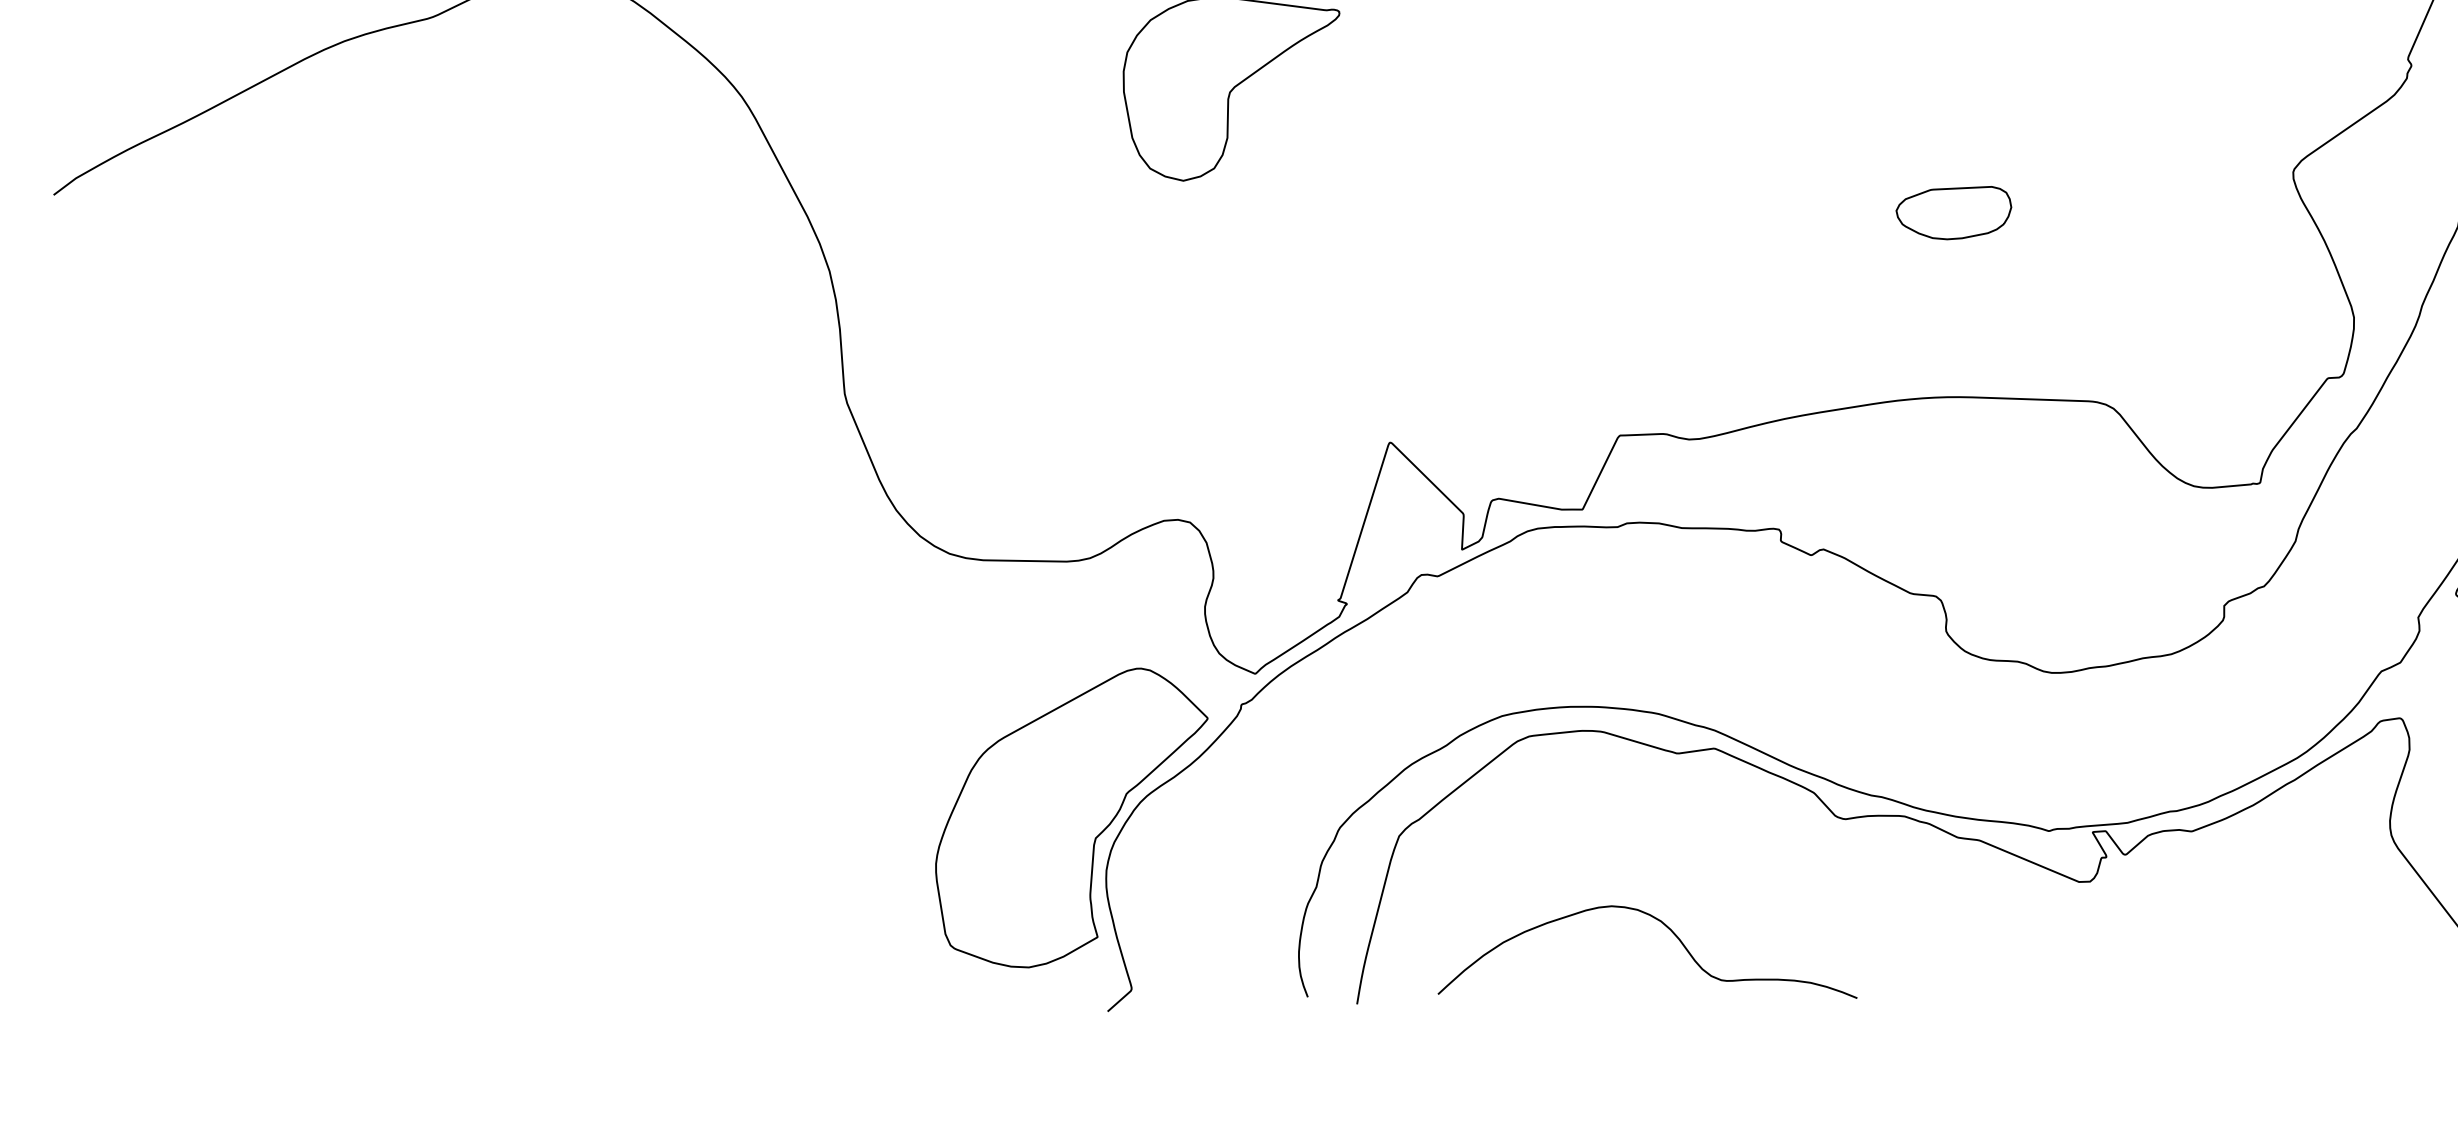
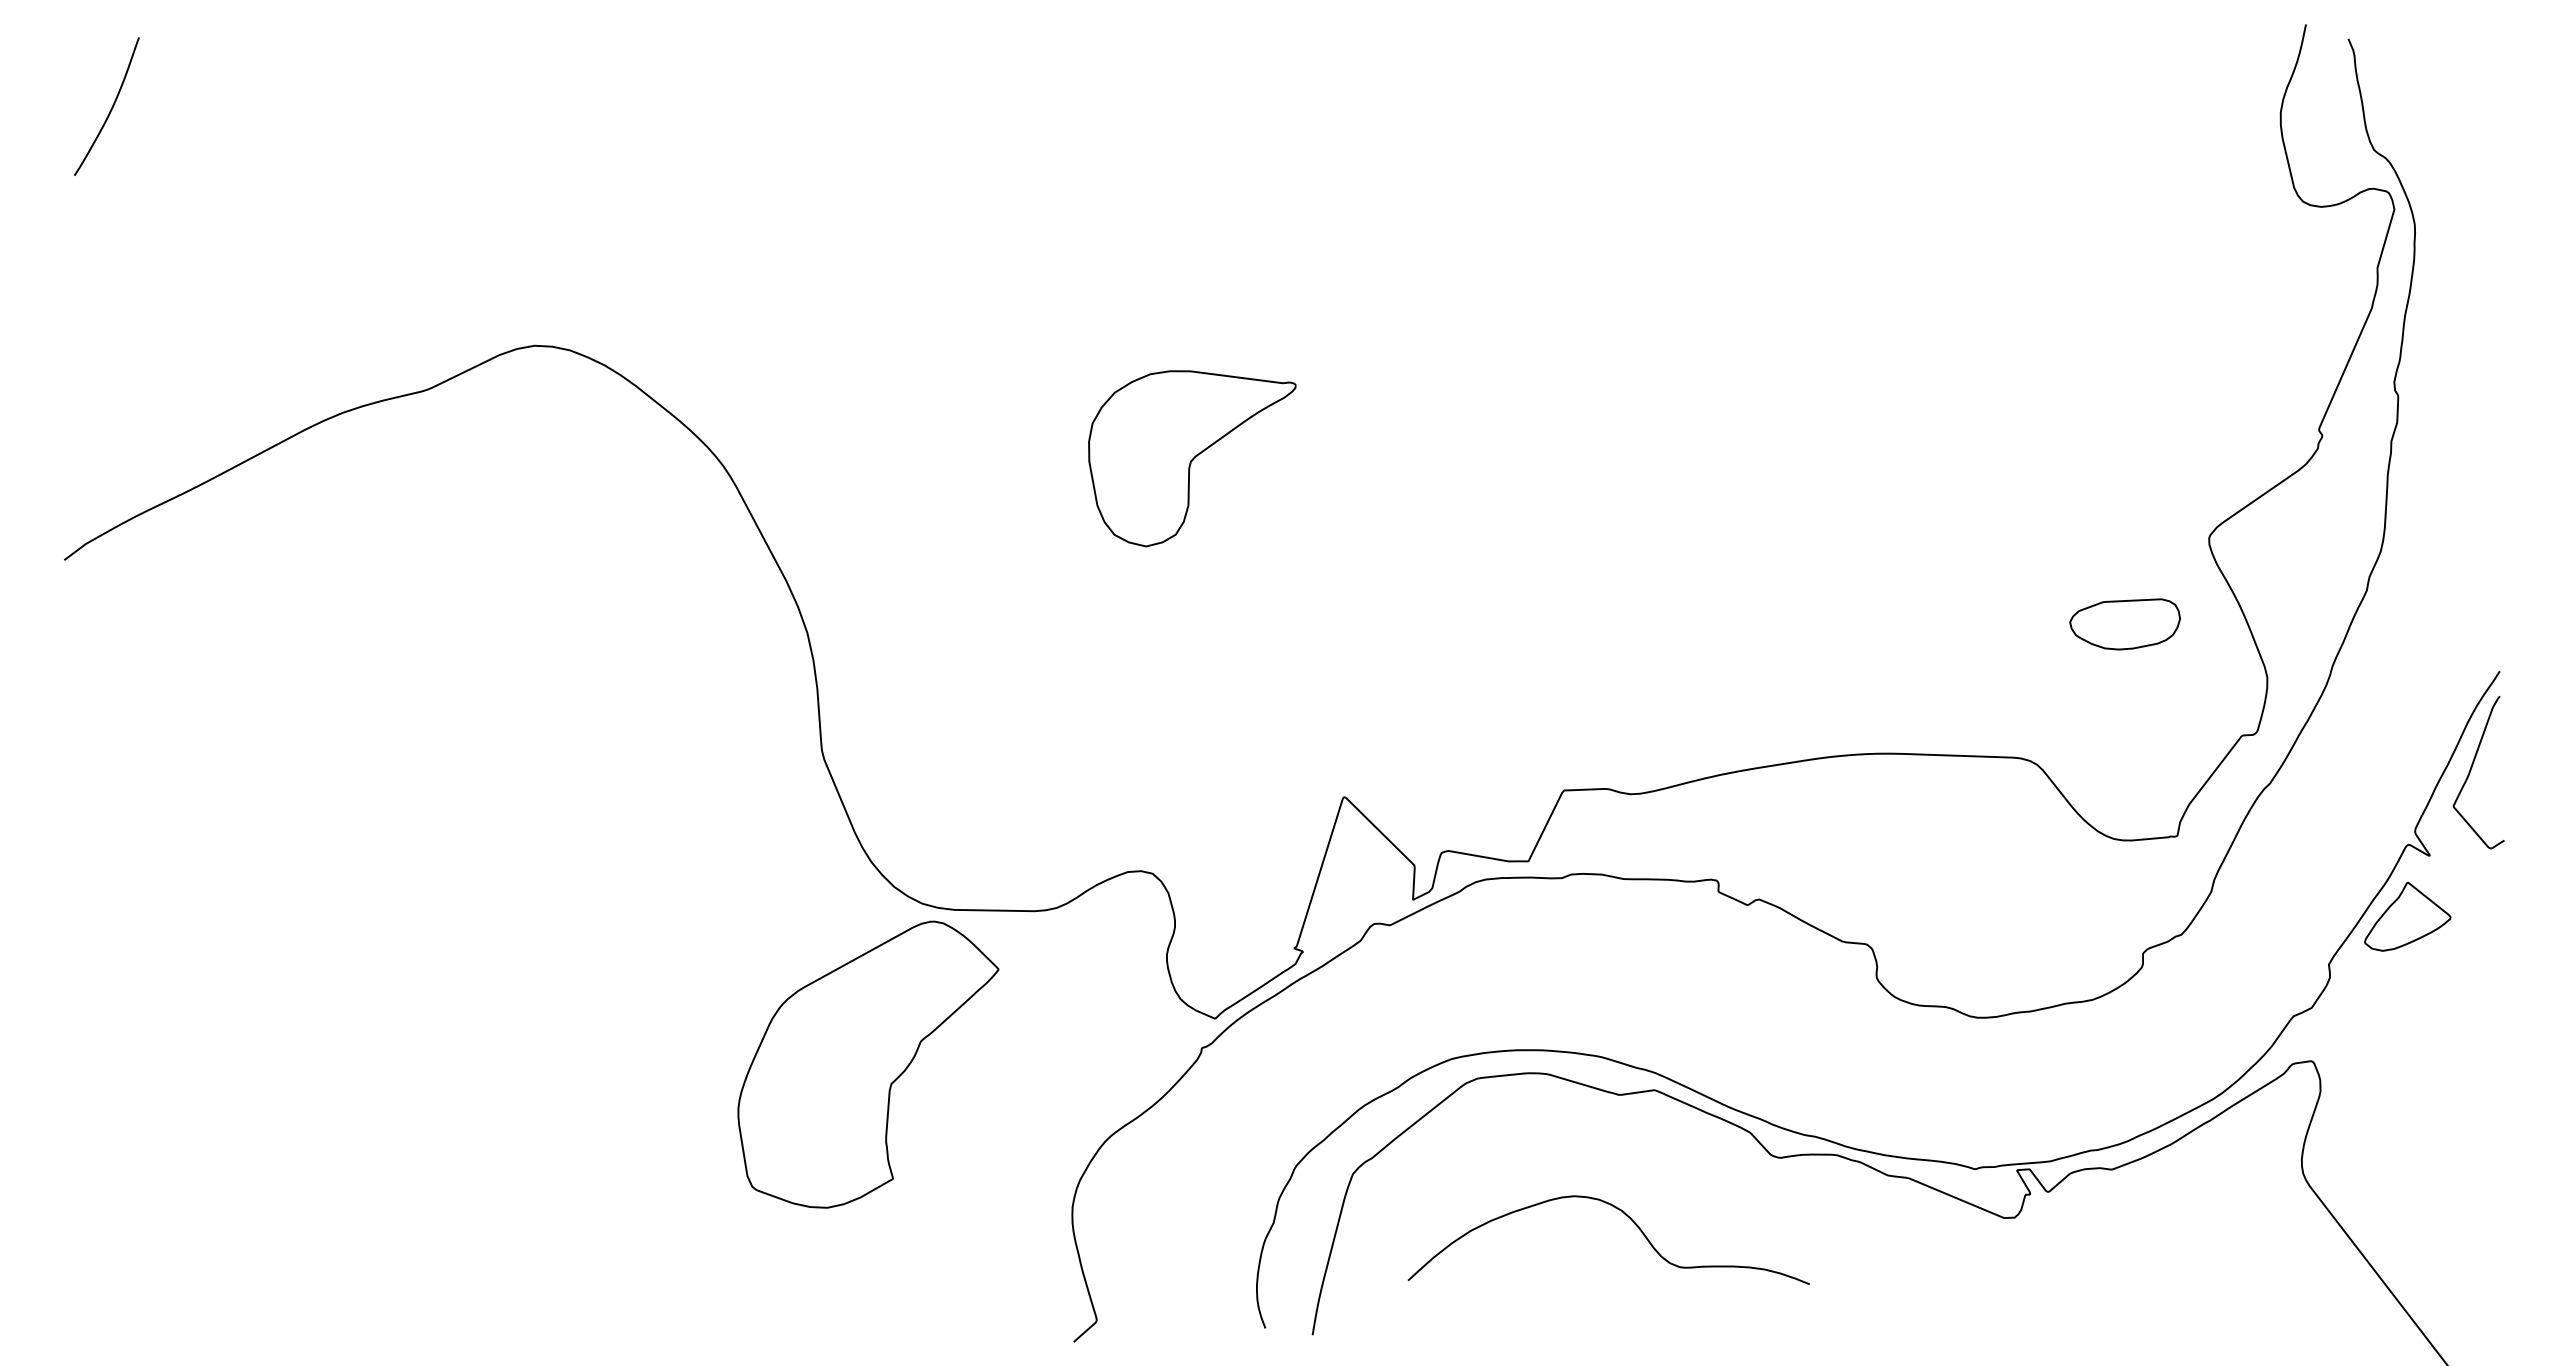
part: (1953, 213) -> (2124, 624), moved
part: (1071, 817) -> (868, 1064), moved
curve: (1666, 927) -> (1626, 1216), moved

